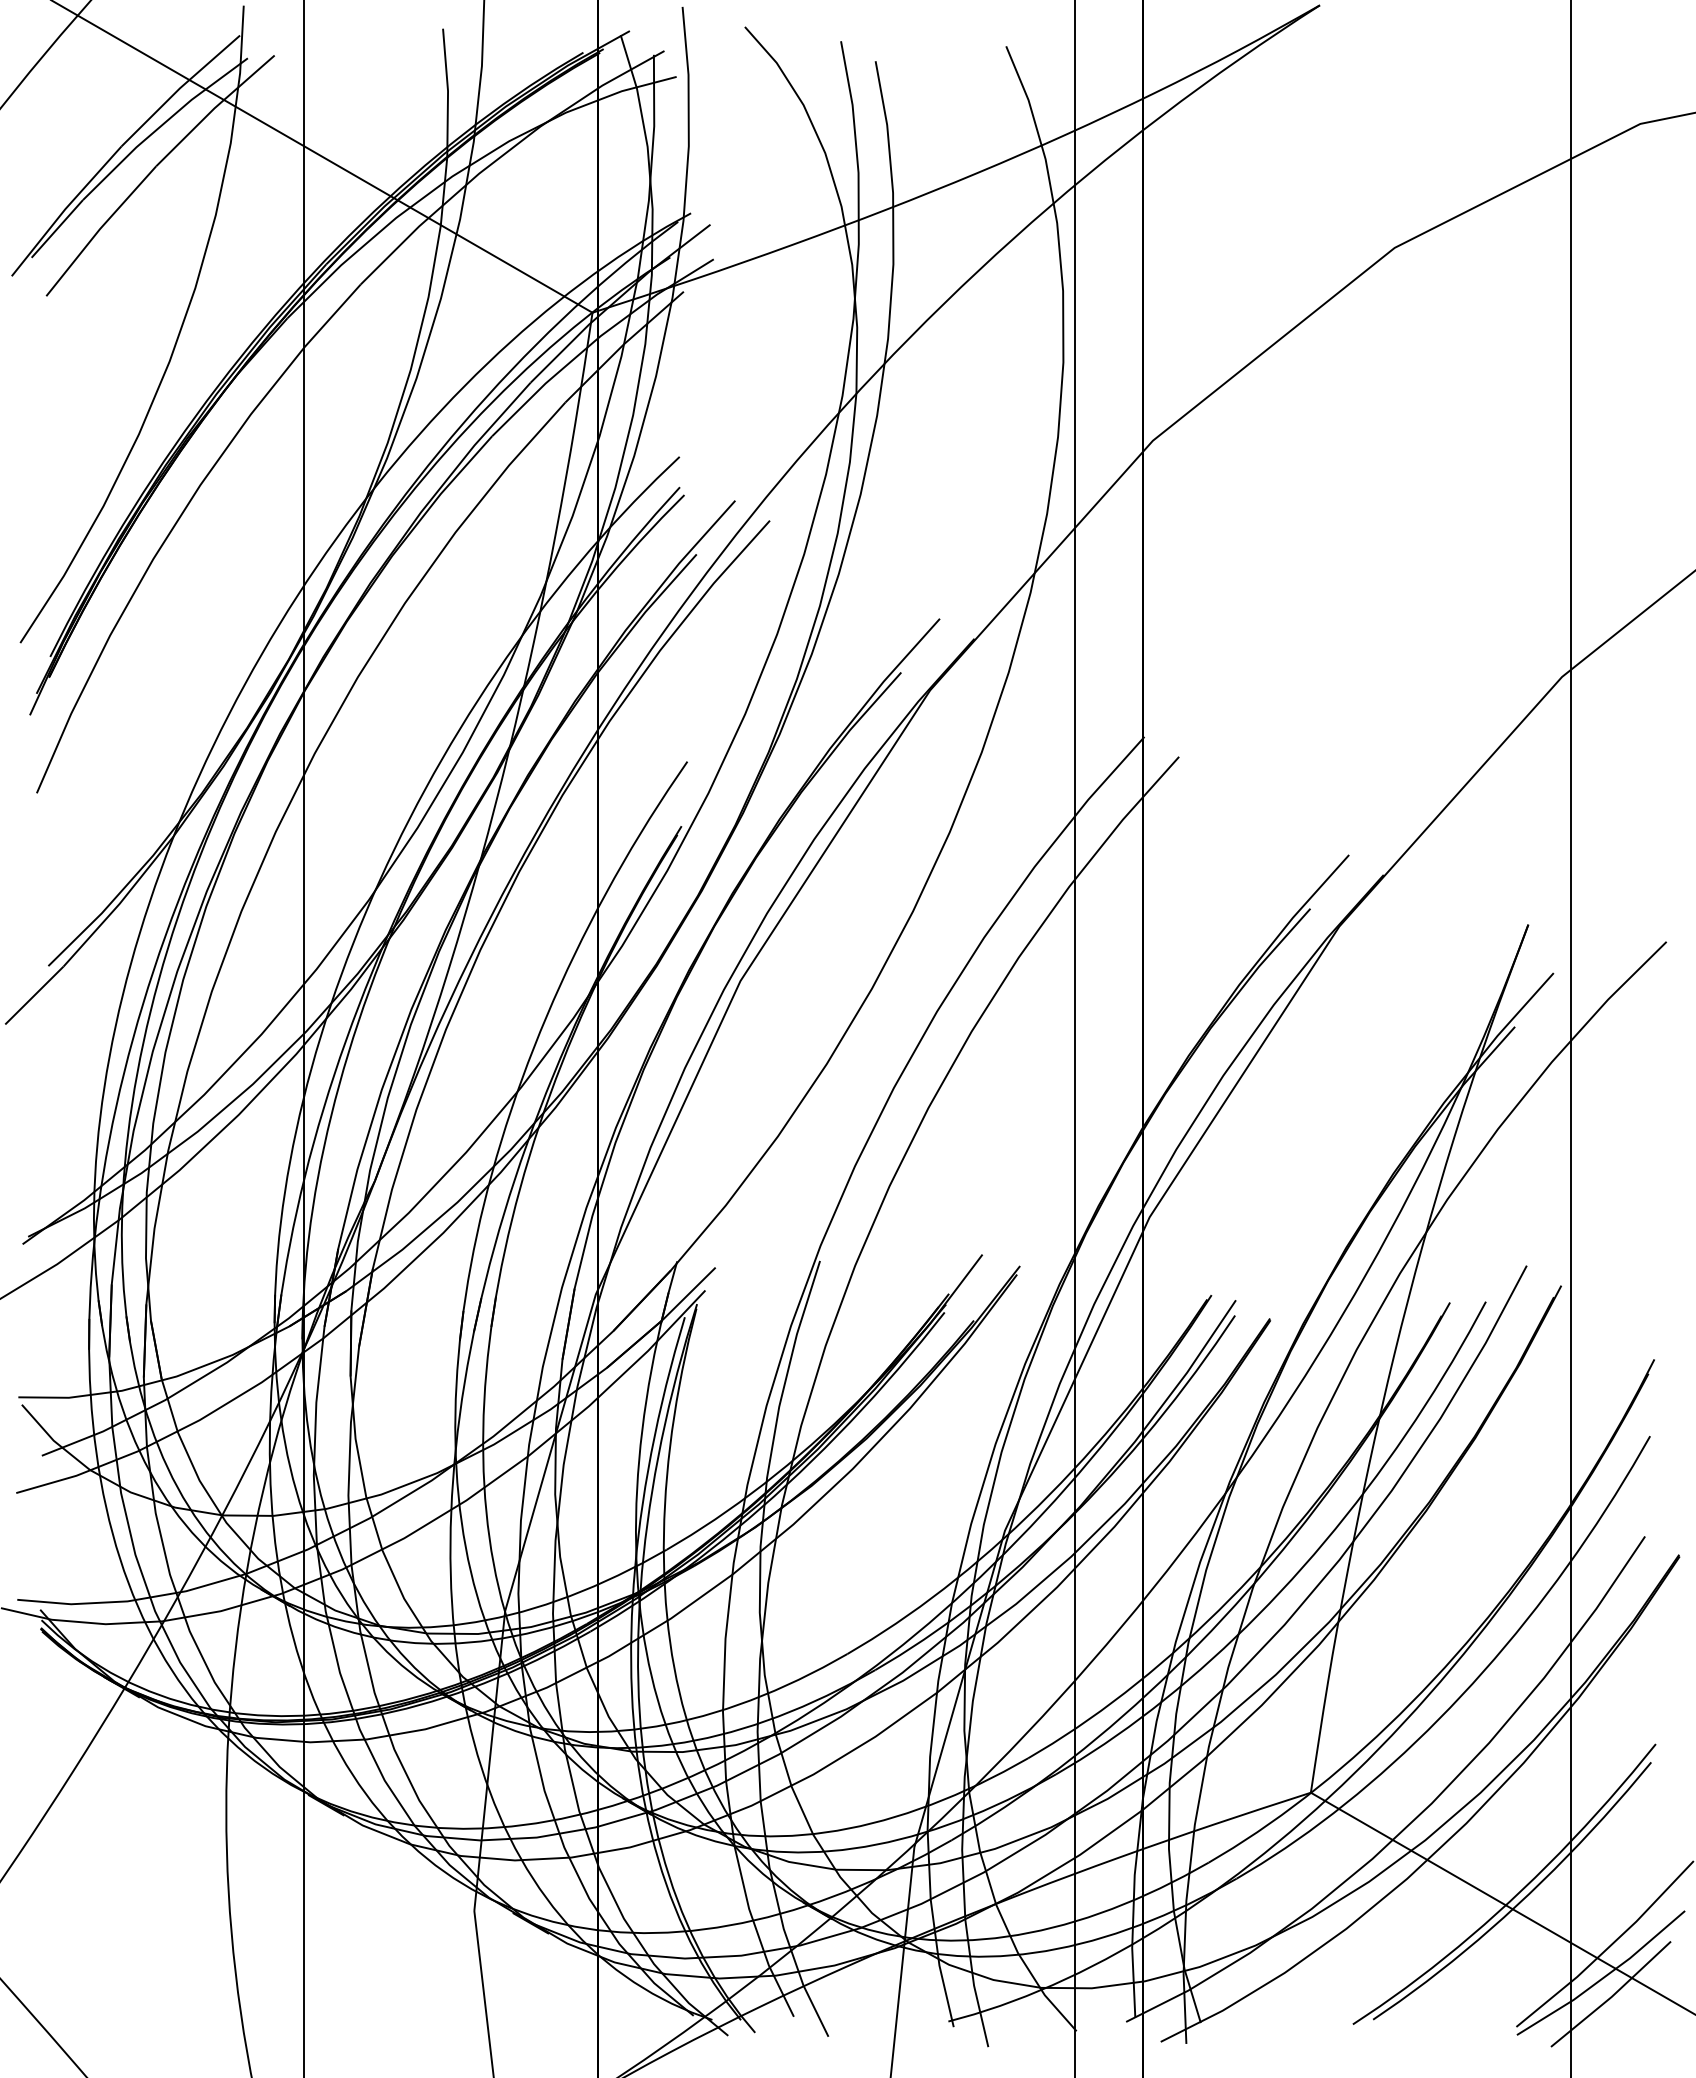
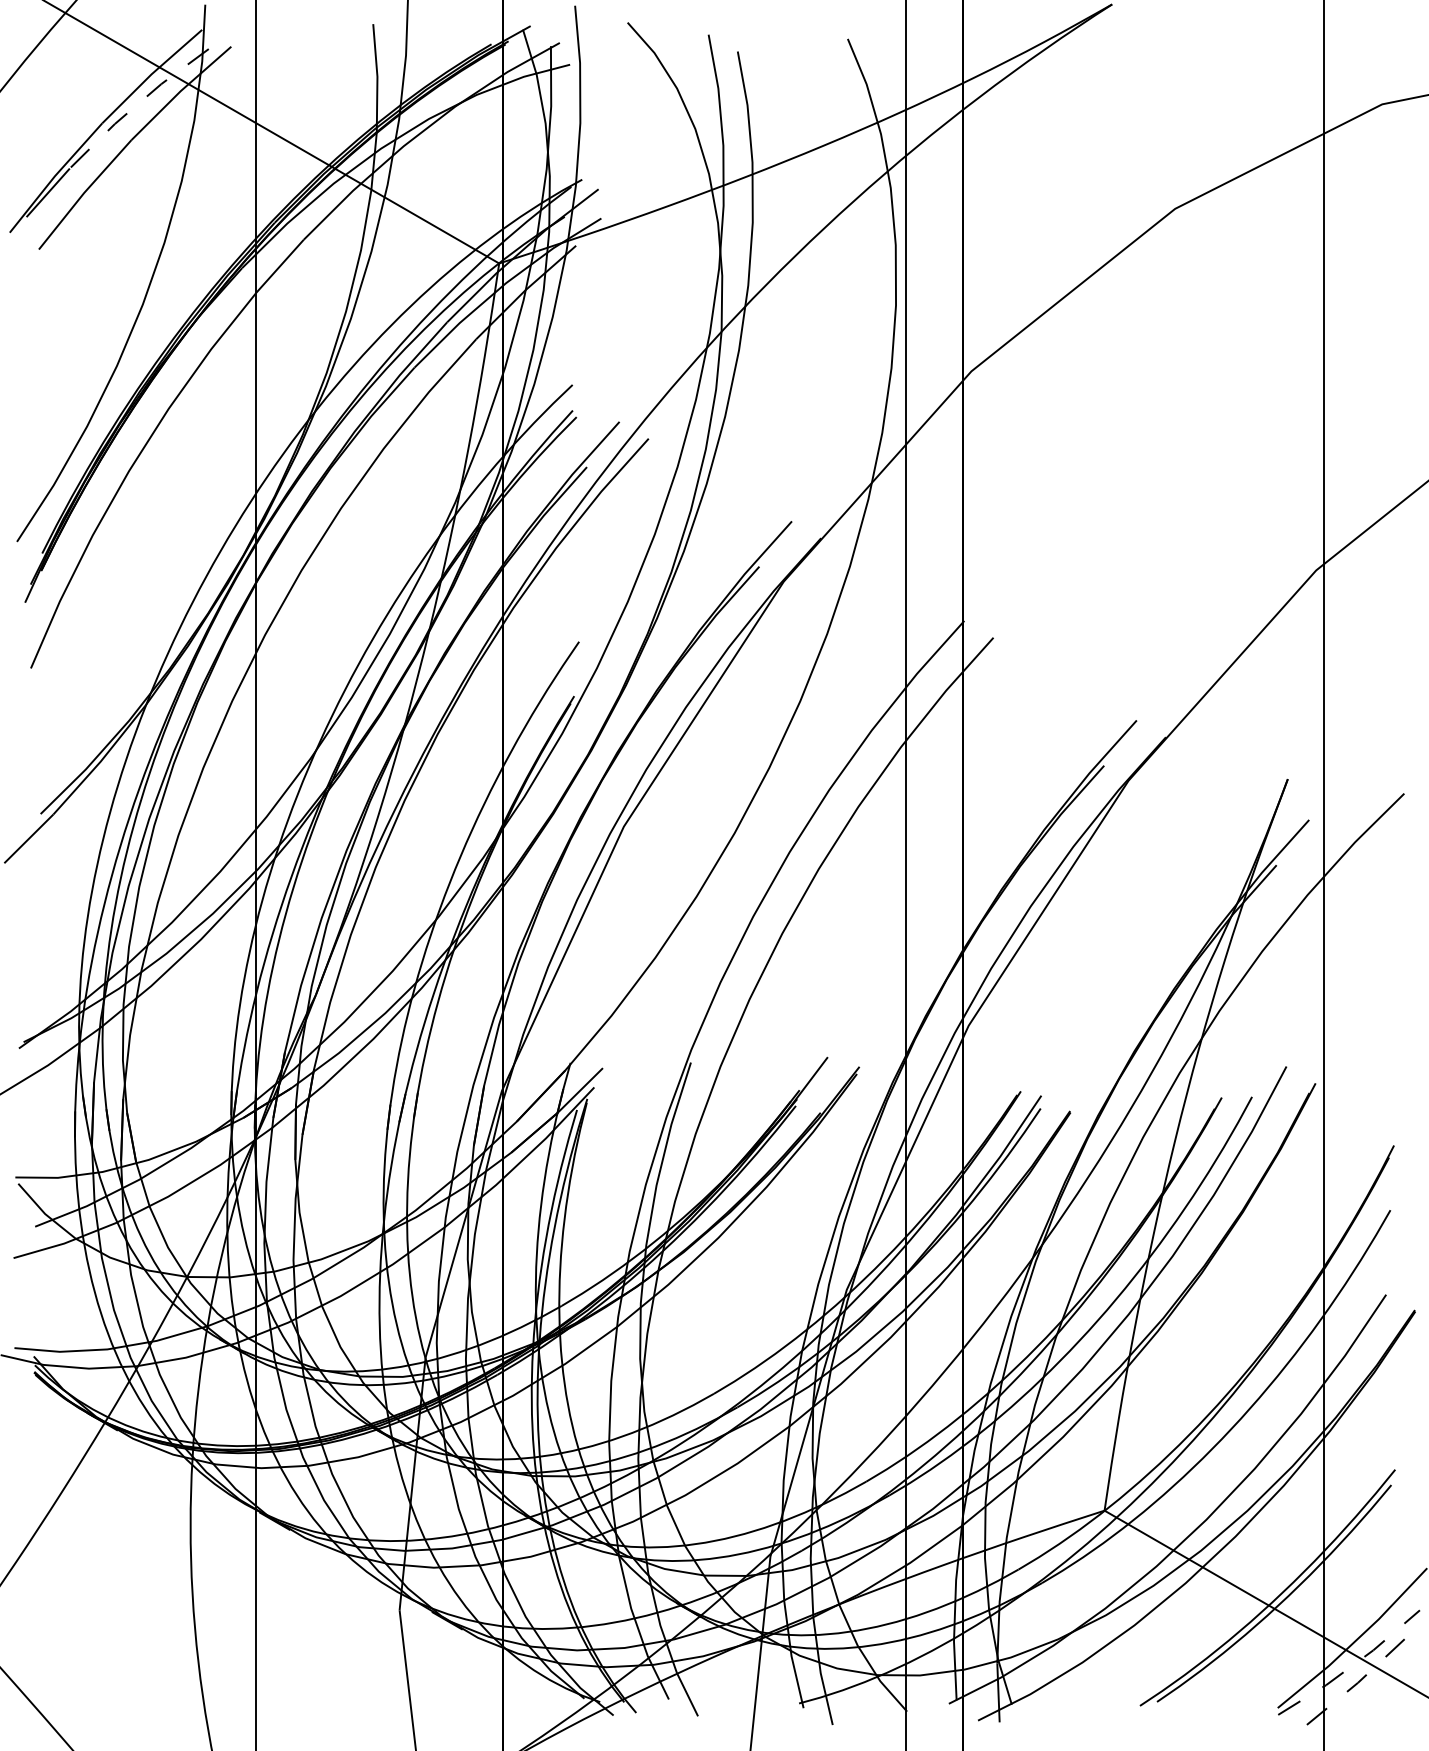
line: (161, 125) -> (135, 105), solid -> dashed
line: (1604, 1977) -> (1352, 1666), solid -> dashed
line: (1612, 1996) -> (1358, 1682), solid -> dashed

